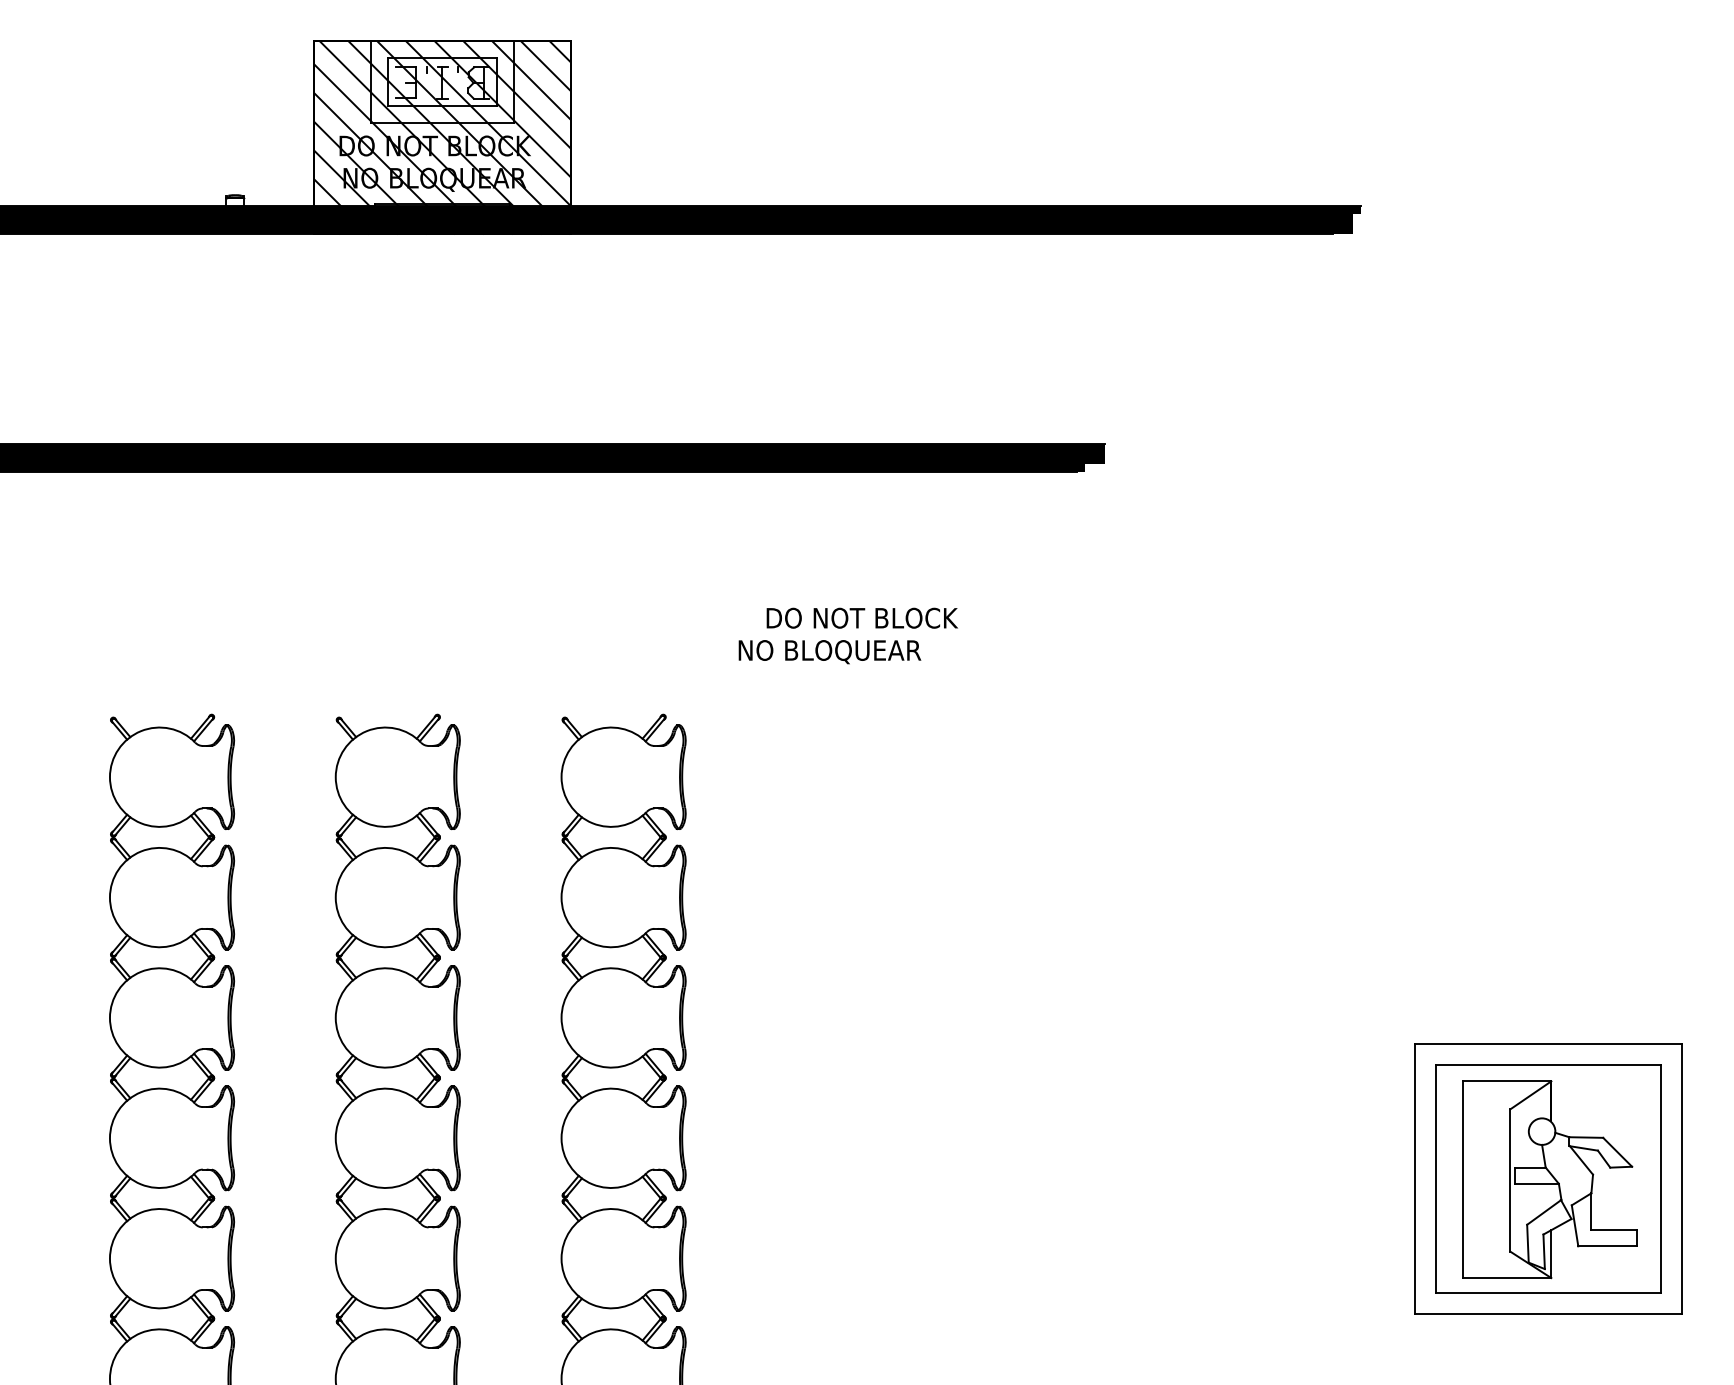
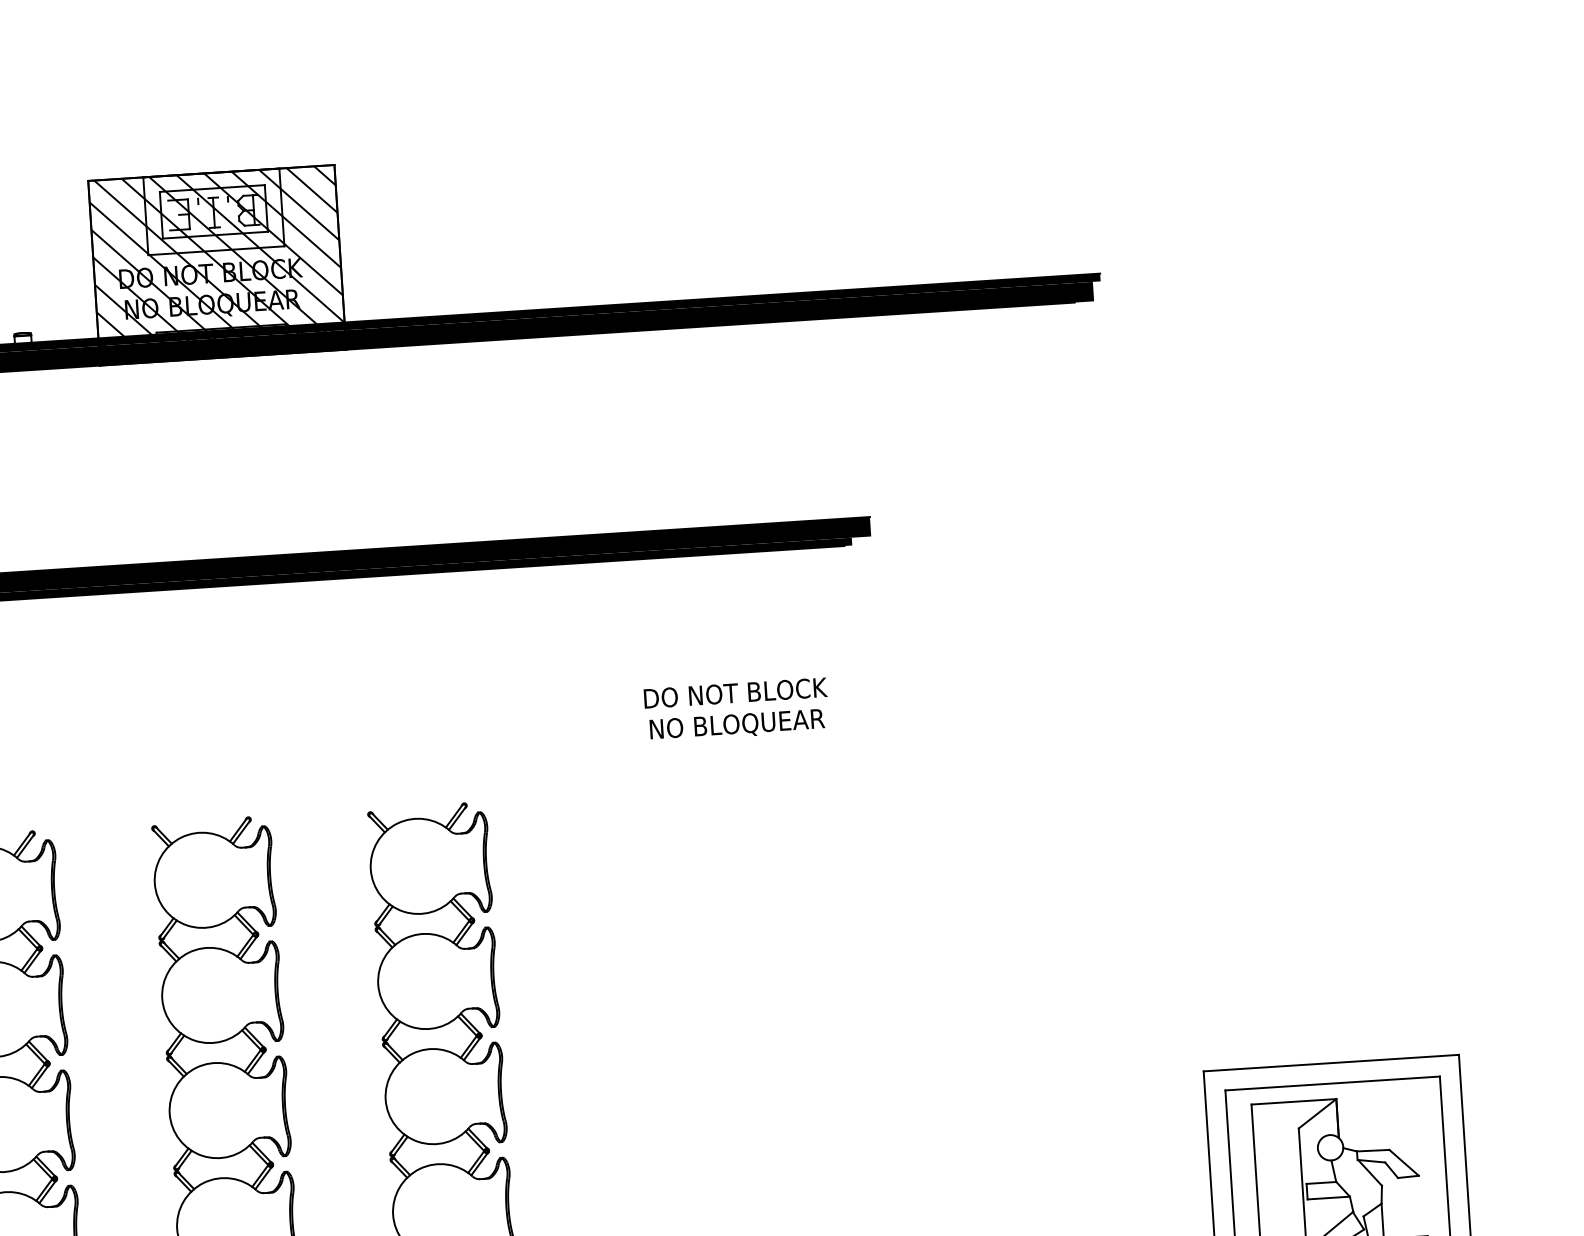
text: (861, 617) -> (734, 692), moved
text: (829, 652) -> (737, 725), moved

